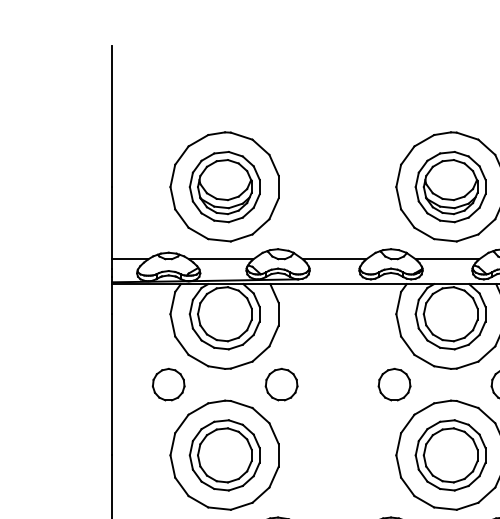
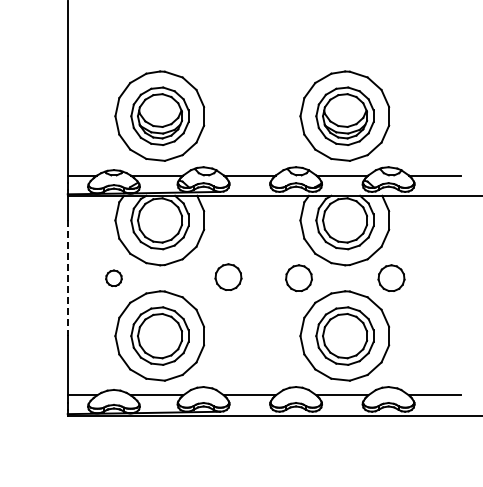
part: (281, 383) -> (228, 276), moved
line: (111, 385) -> (67, 278), solid -> dashed
part: (168, 385) -> (113, 278), size x0.6

